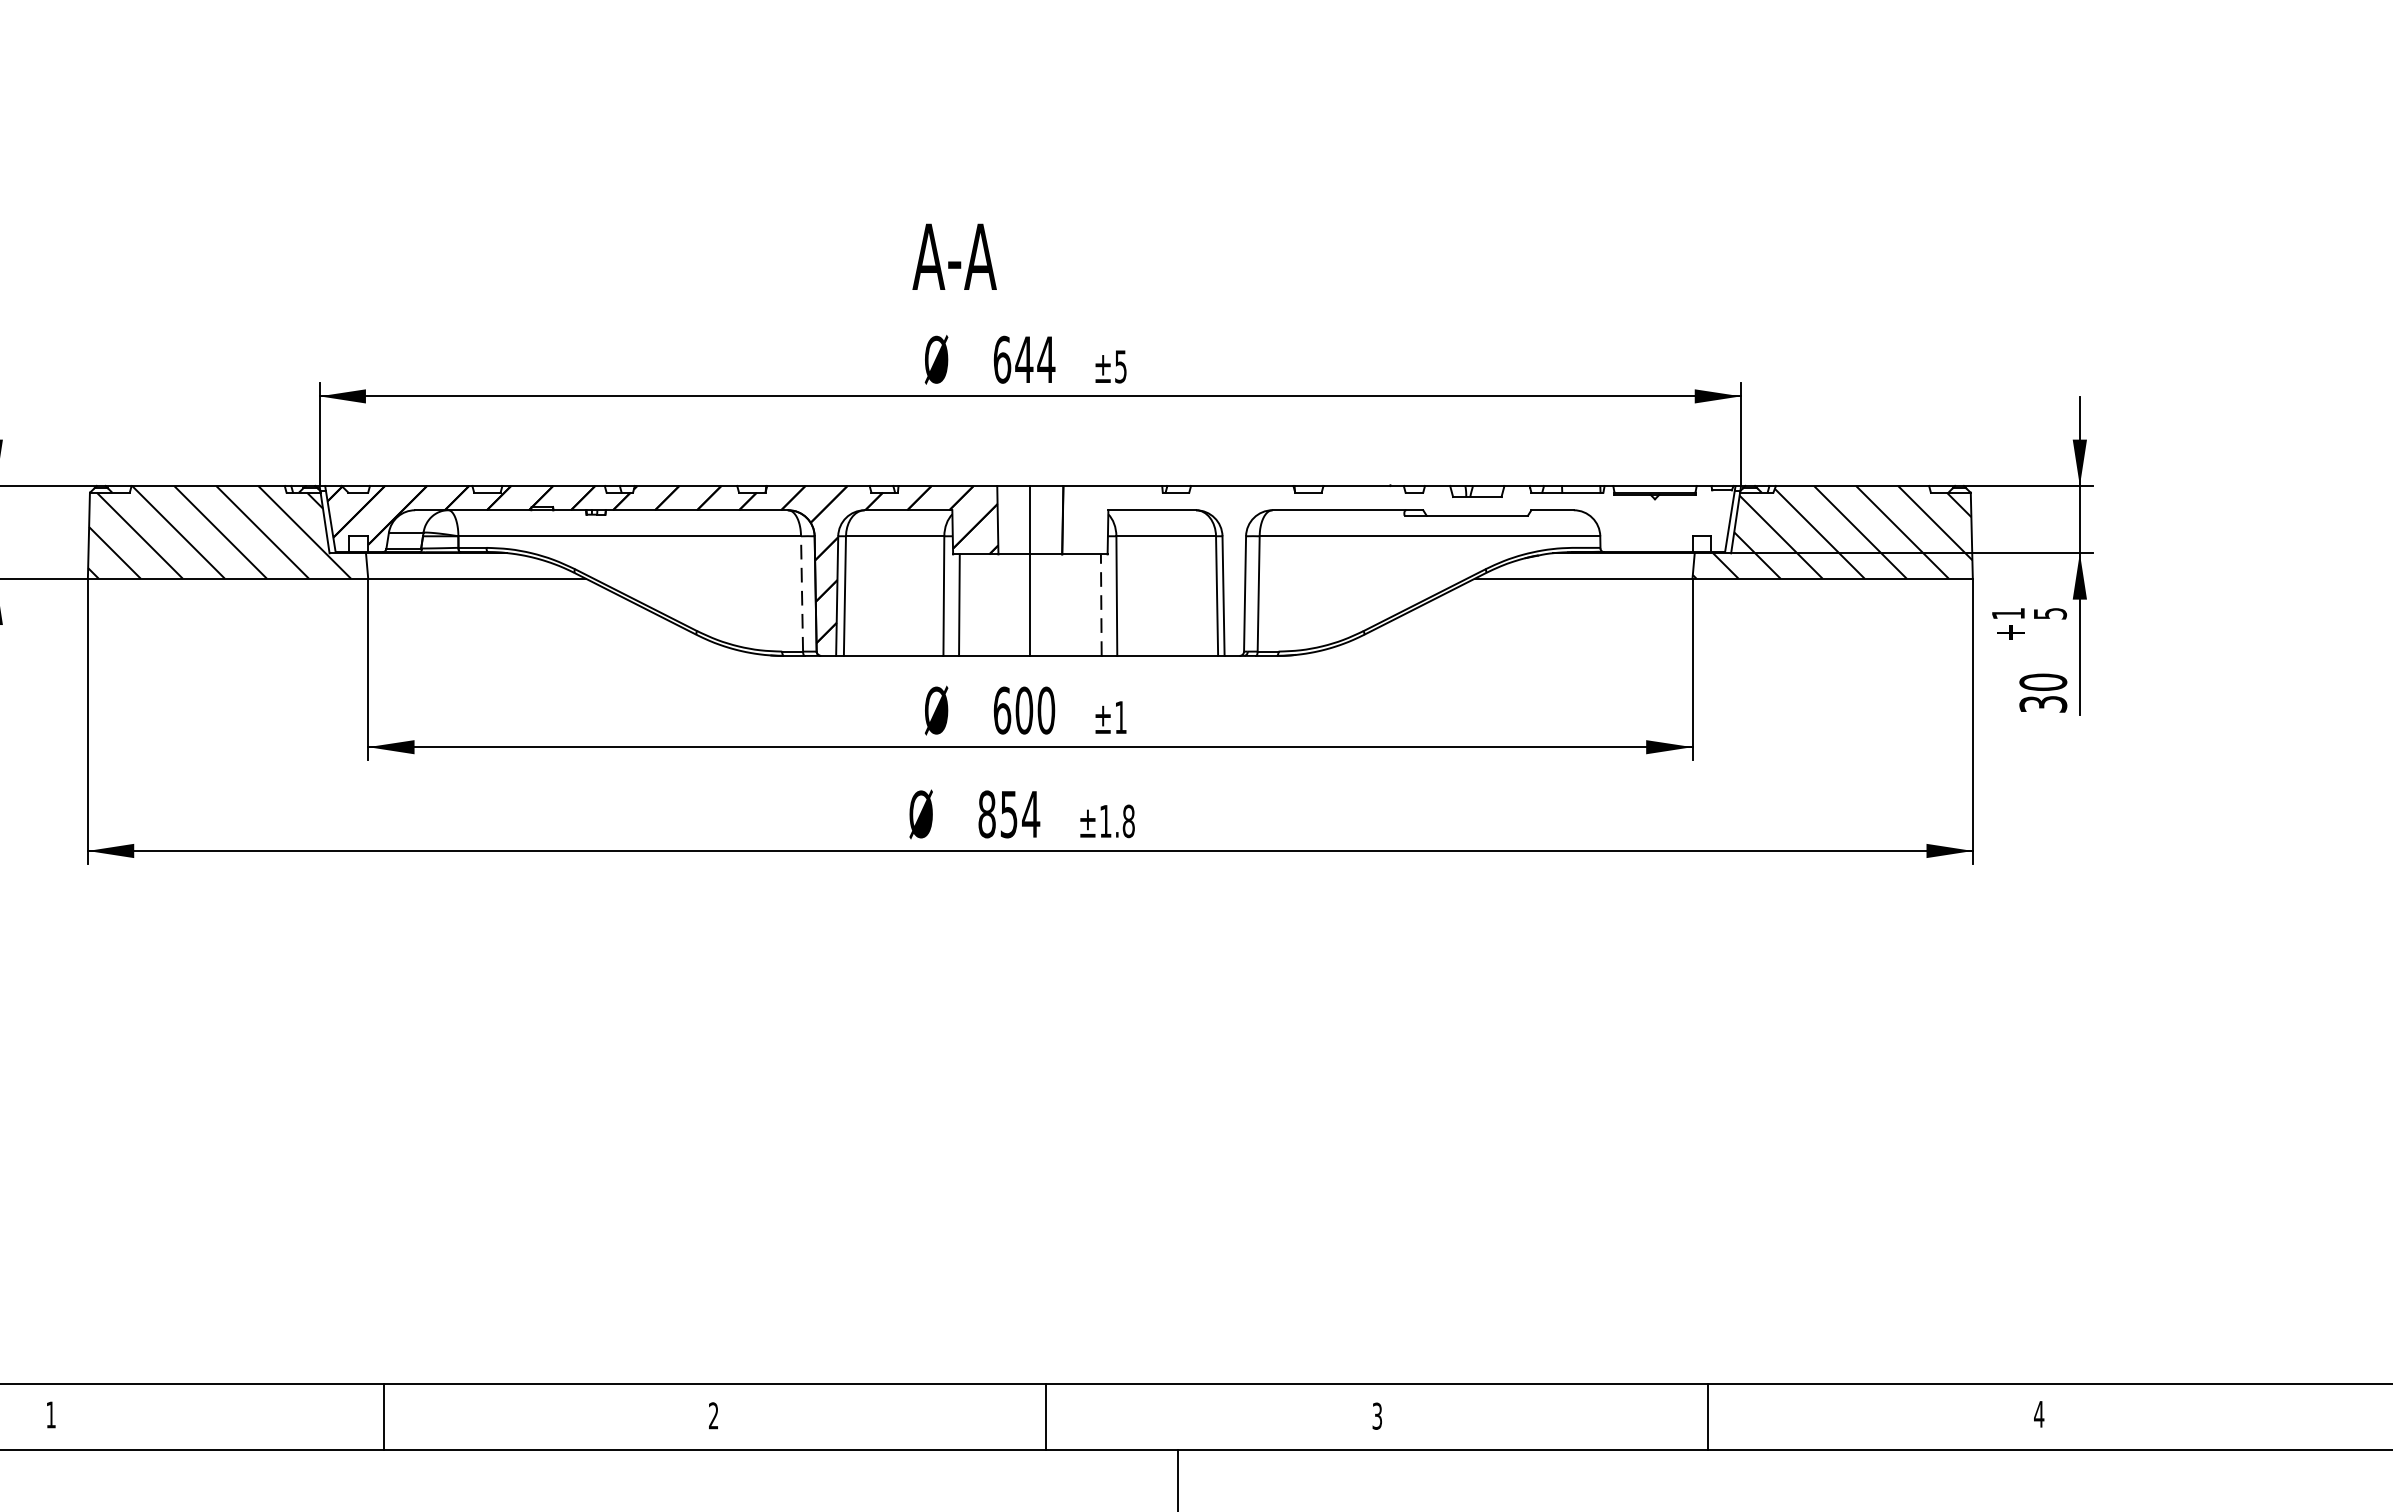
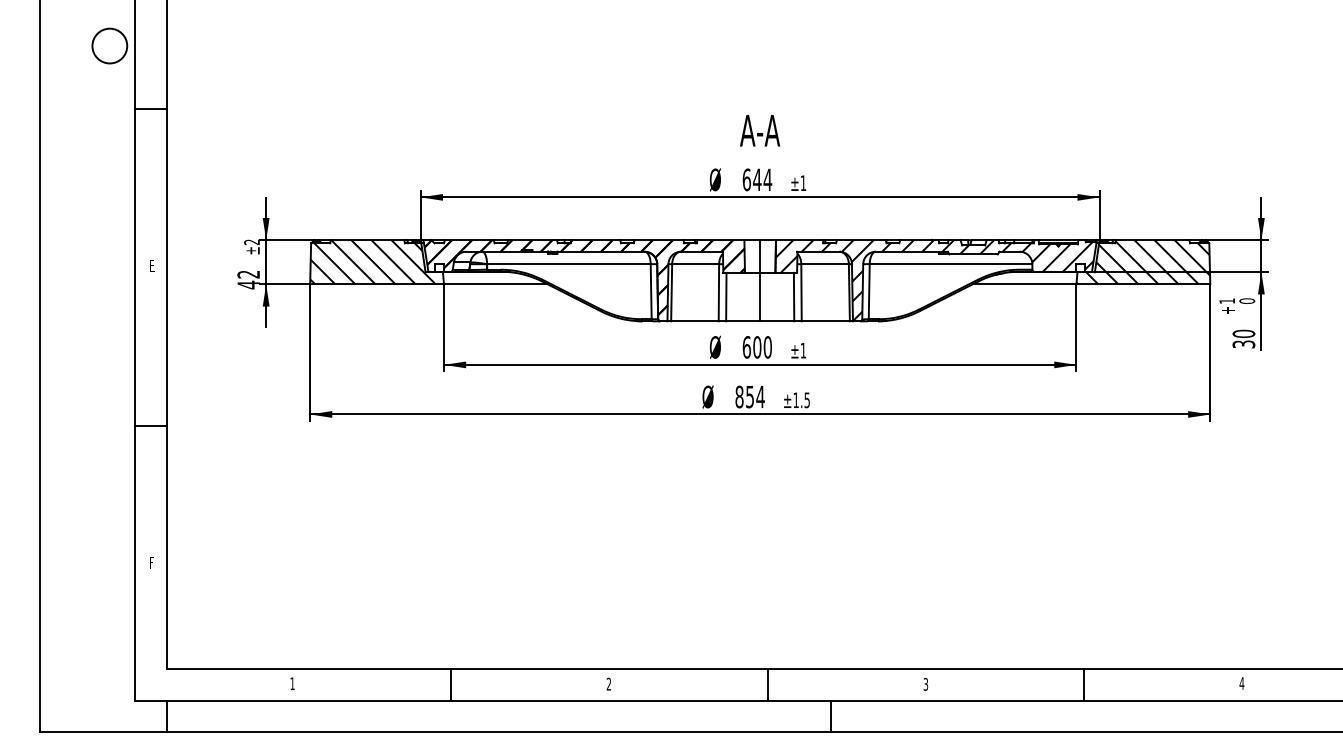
text: (955, 256) -> (760, 130), moved
text: (1121, 367) -> (803, 183), ±5 -> ±1
hatch: (1395, 570) -> (934, 280), added
line: (802, 593) -> (651, 291), dashed -> solid
line: (1102, 603) -> (794, 296), dashed -> solid
text: (2050, 612) -> (1247, 300), 5 -> 0
text: (1129, 821) -> (807, 400), ±1.8 -> ±1.5

